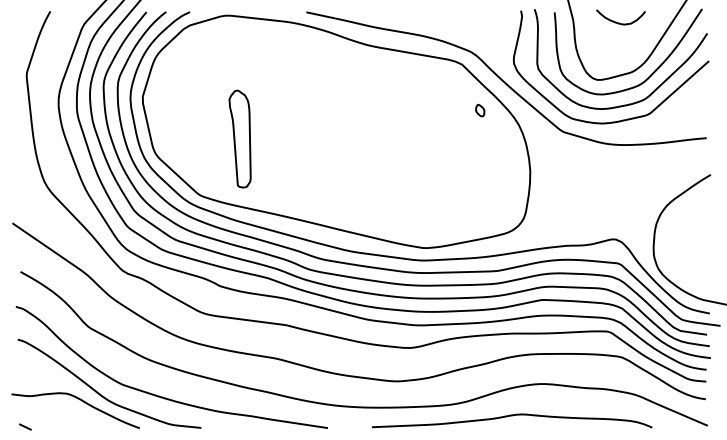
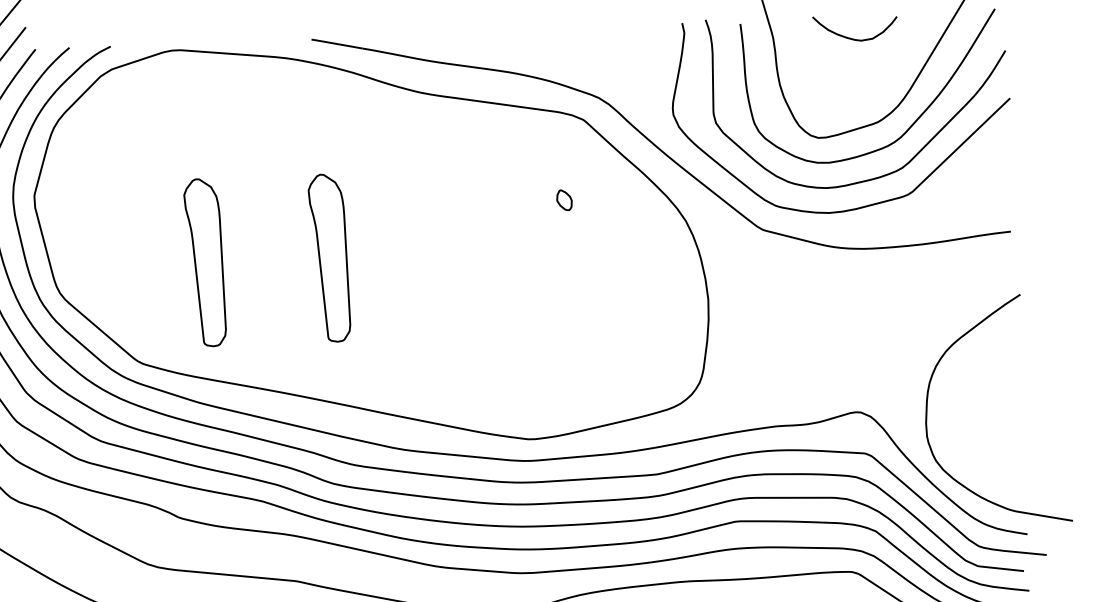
part: (480, 110) -> (564, 200), moved
part: (311, 138) -> (328, 257), added

